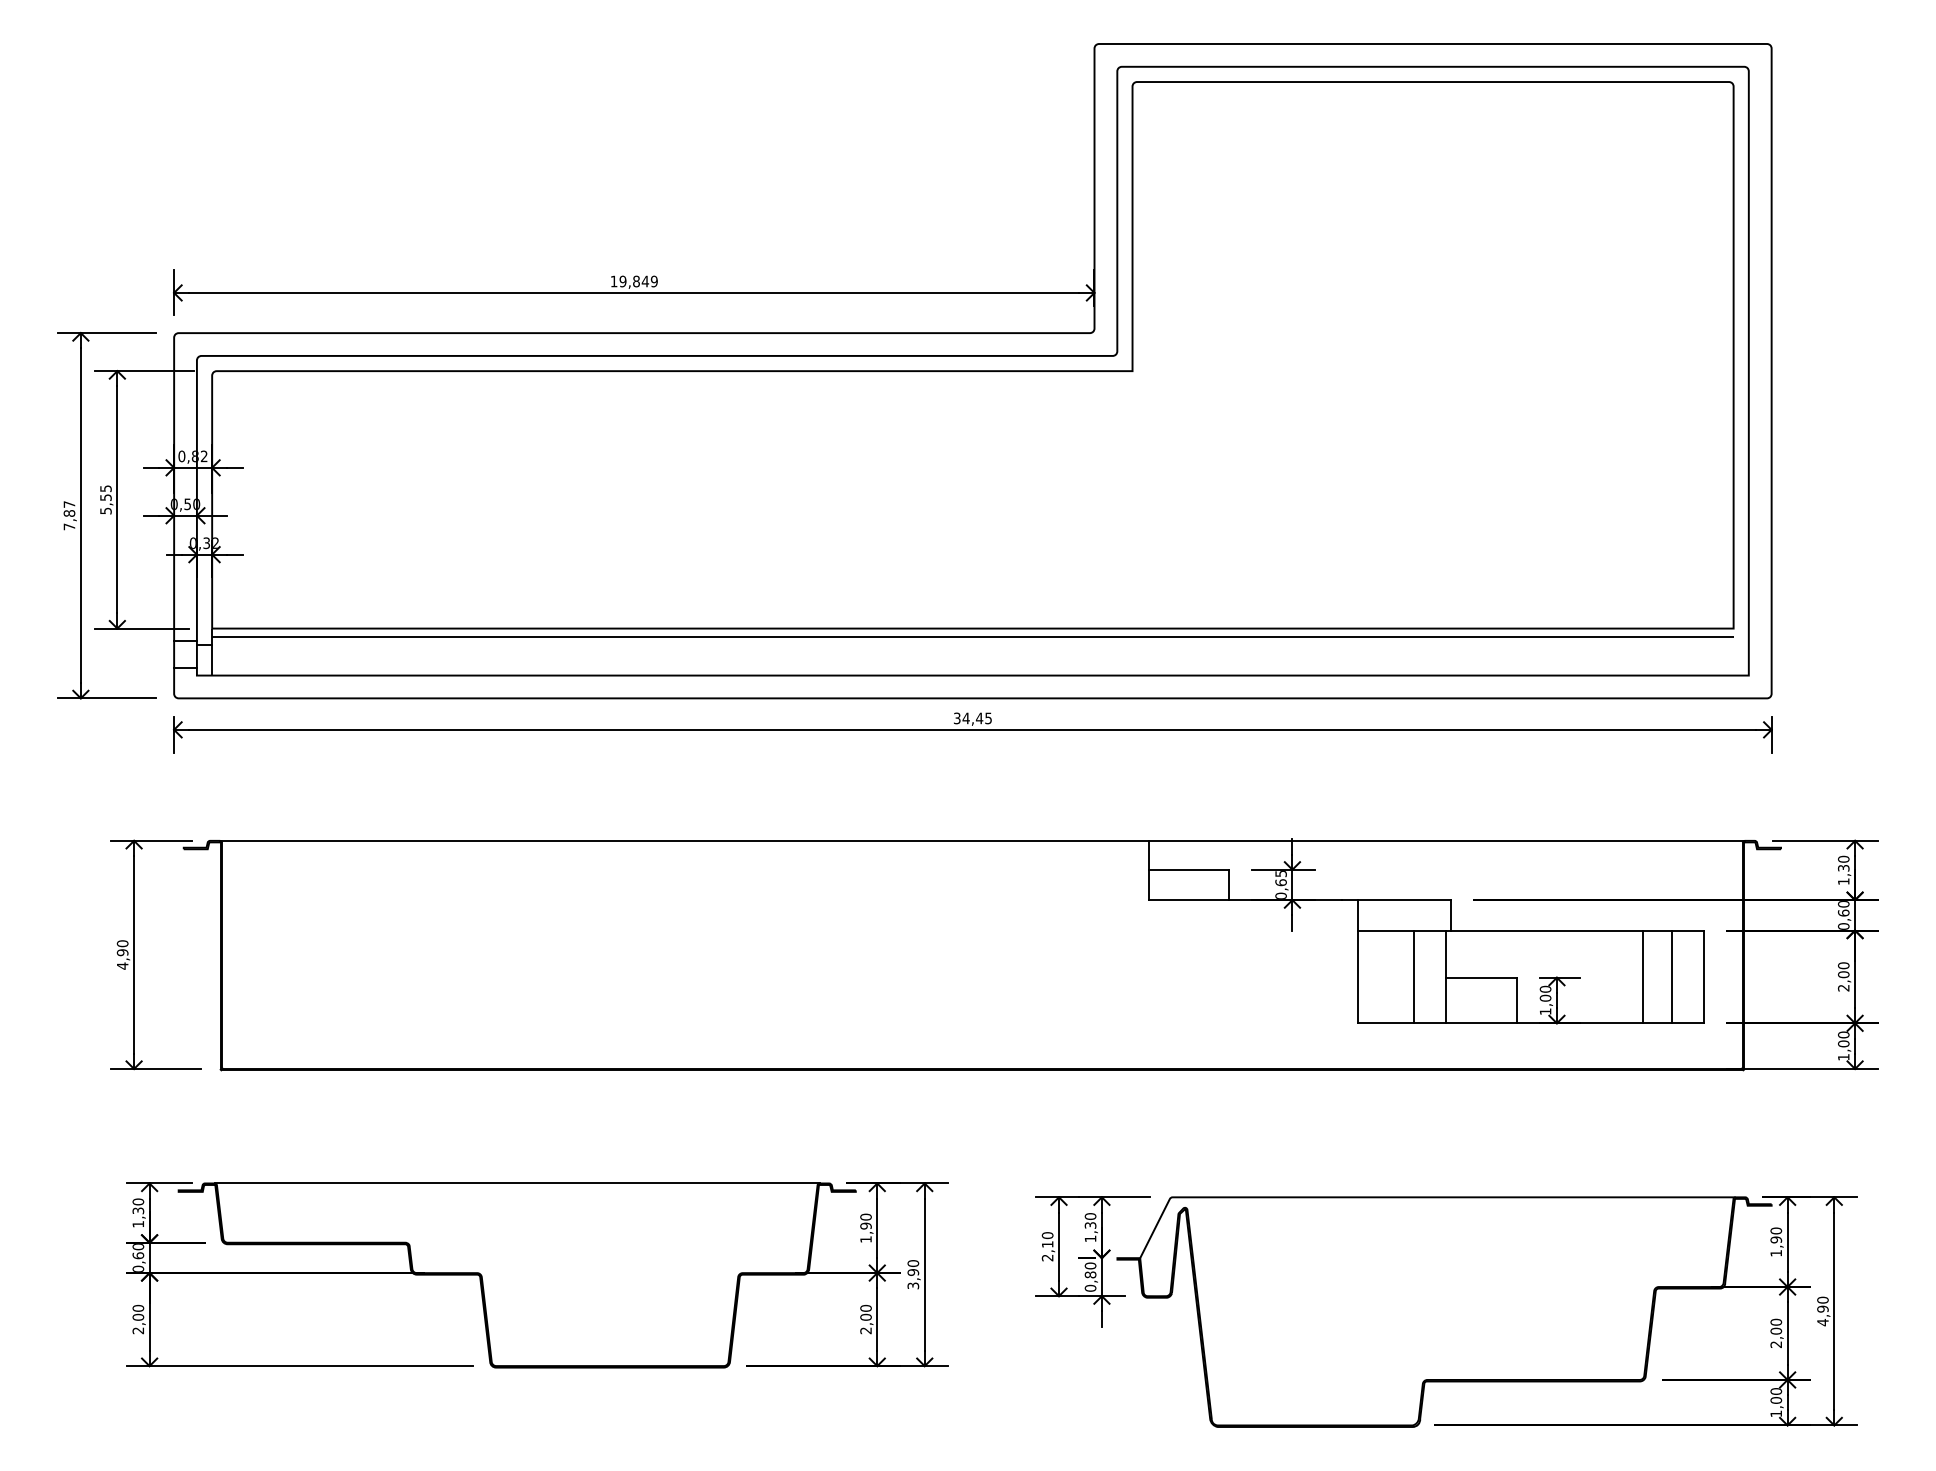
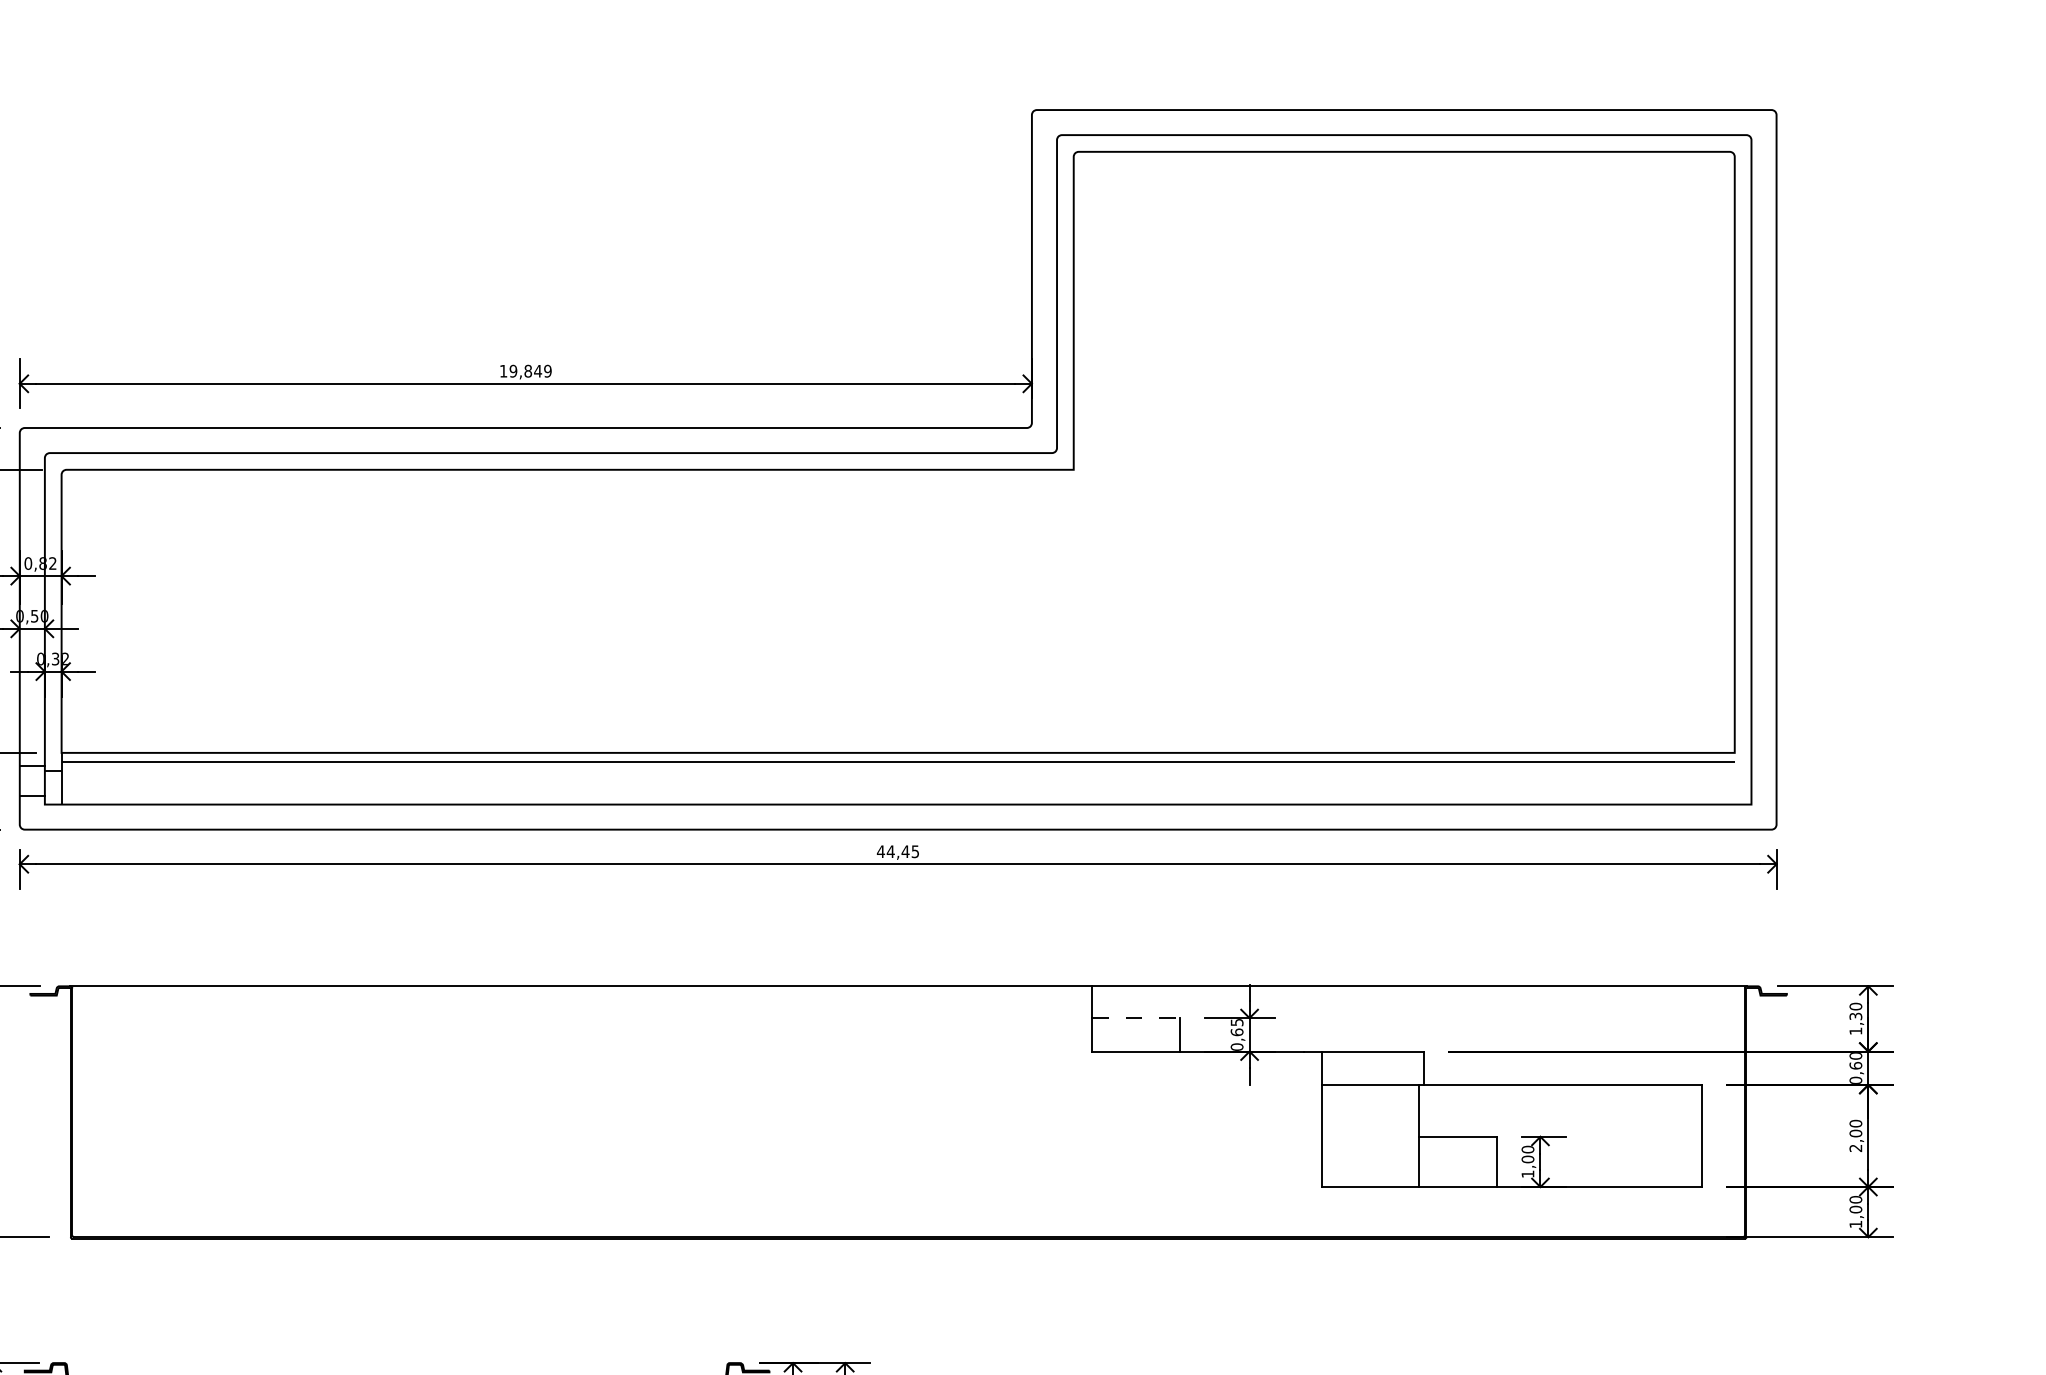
text: (956, 718) -> (880, 851), 34,45 -> 44,45
line: (1189, 869) -> (1136, 1017), solid -> dashed
line: (1414, 976) -> (1383, 1135), removed
line: (1643, 976) -> (1635, 1135), removed
line: (1671, 976) -> (1666, 1135), removed
line: (516, 1183) -> (396, 1363), removed

